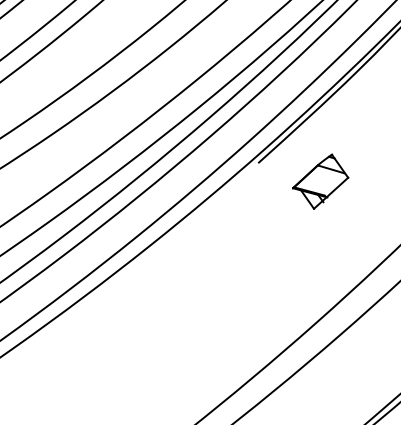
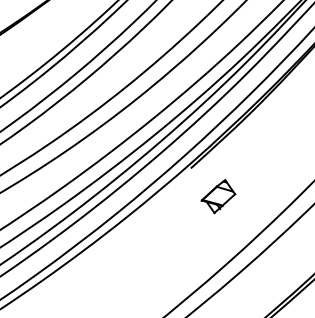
part: (320, 181) -> (218, 196), moved

